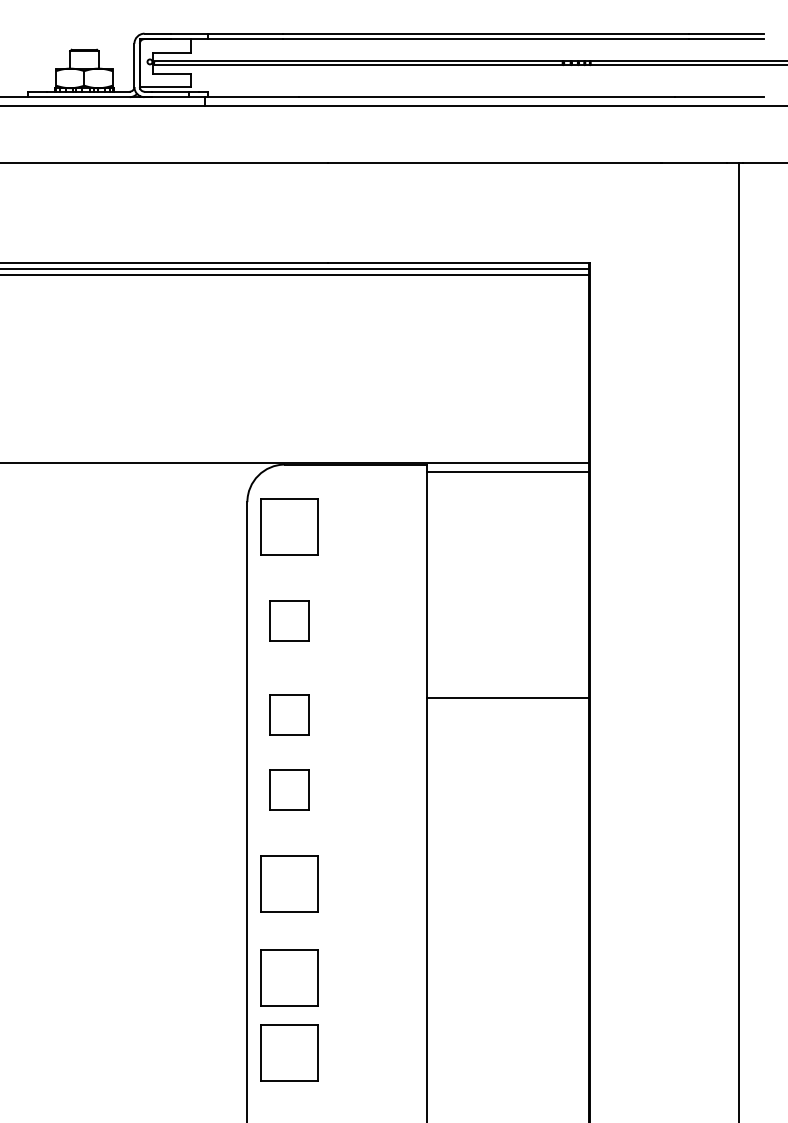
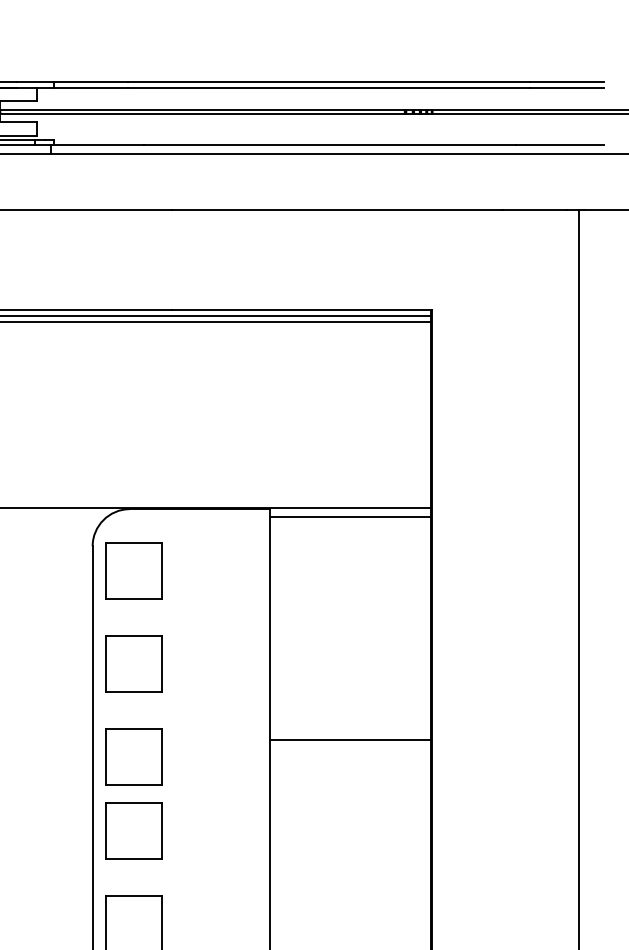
part: (289, 620) -> (134, 663), size x1.43
part: (289, 714) -> (134, 756), size x1.43
part: (289, 789) -> (134, 830), size x1.43

